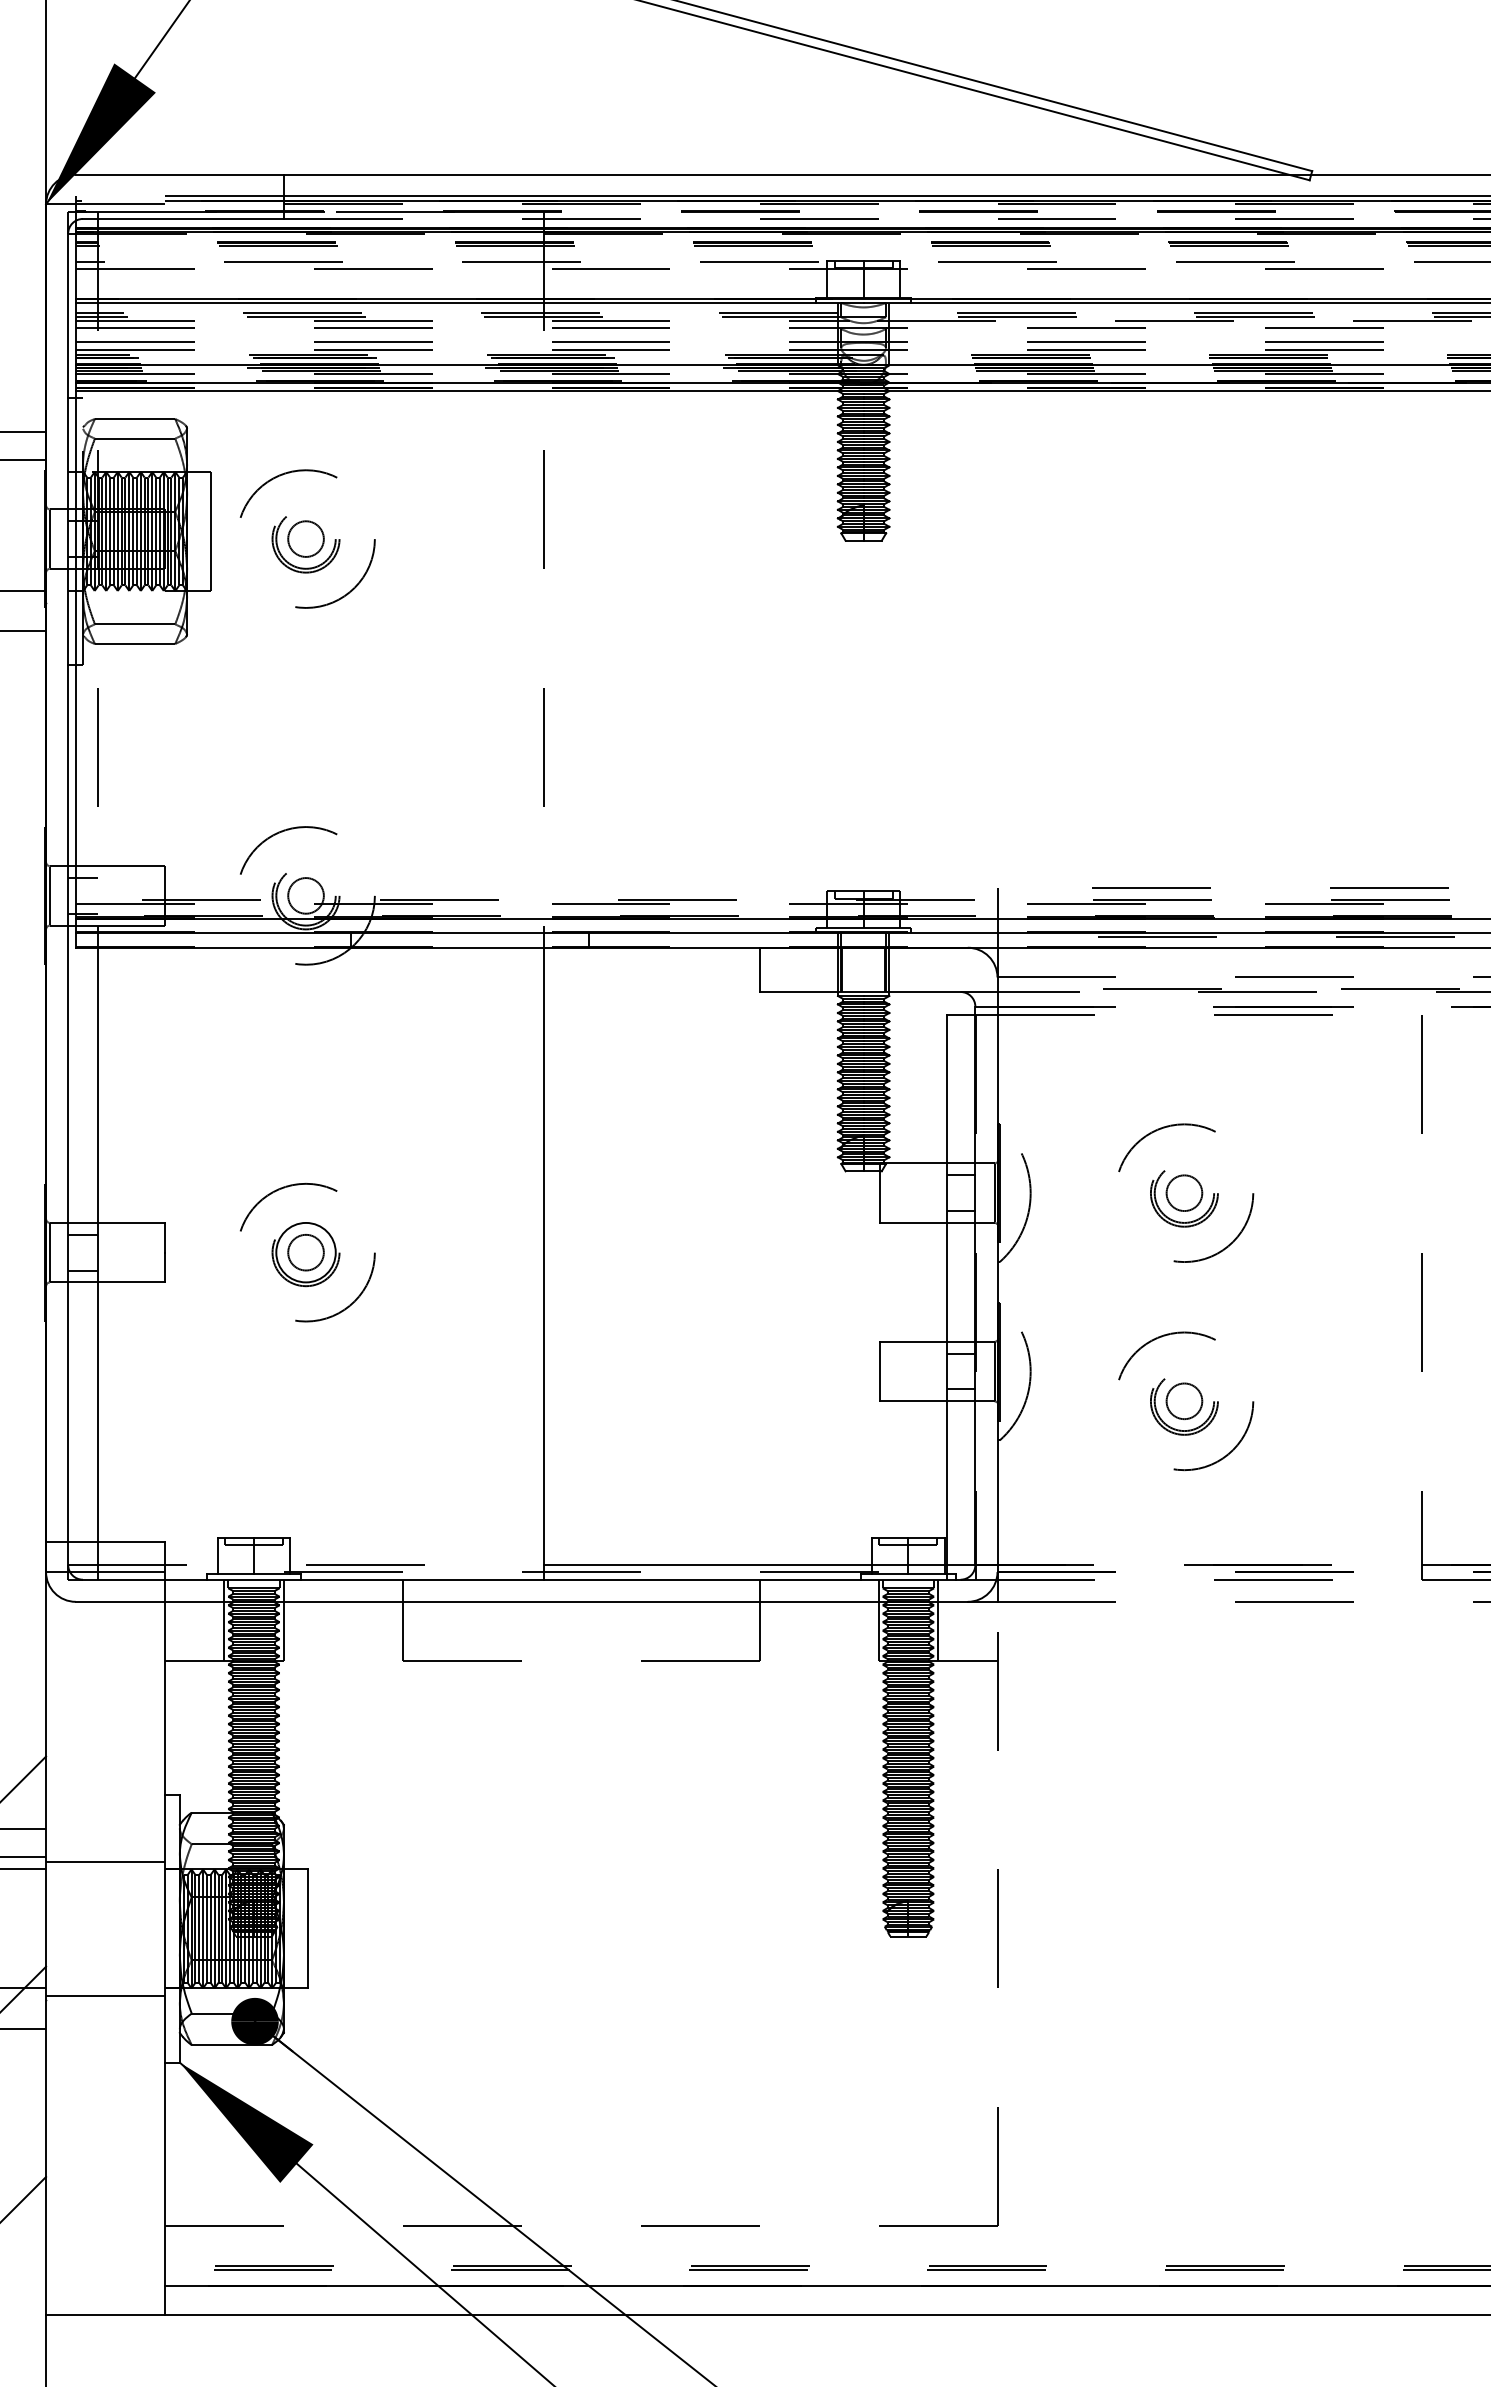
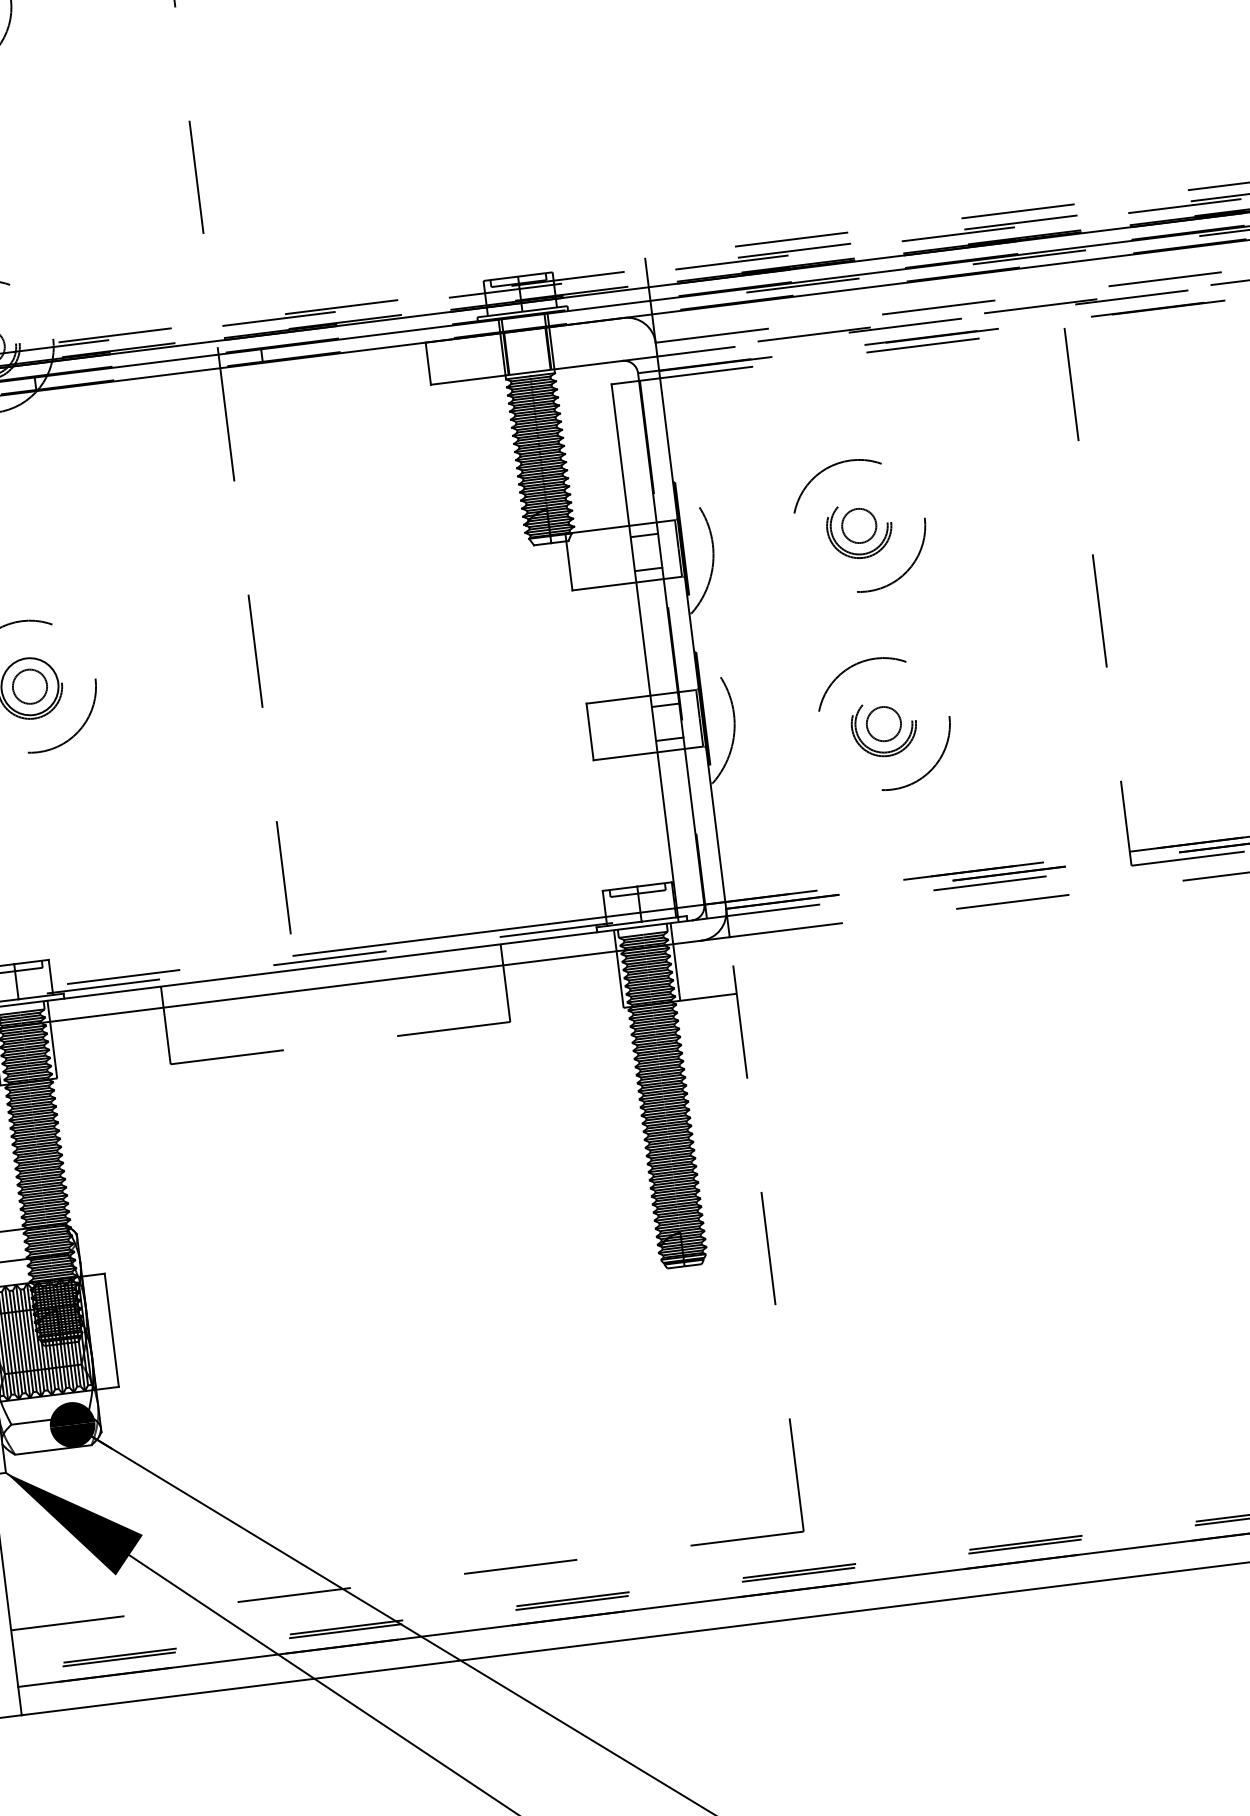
line: (543, 1263) -> (257, 668), solid -> dashed

